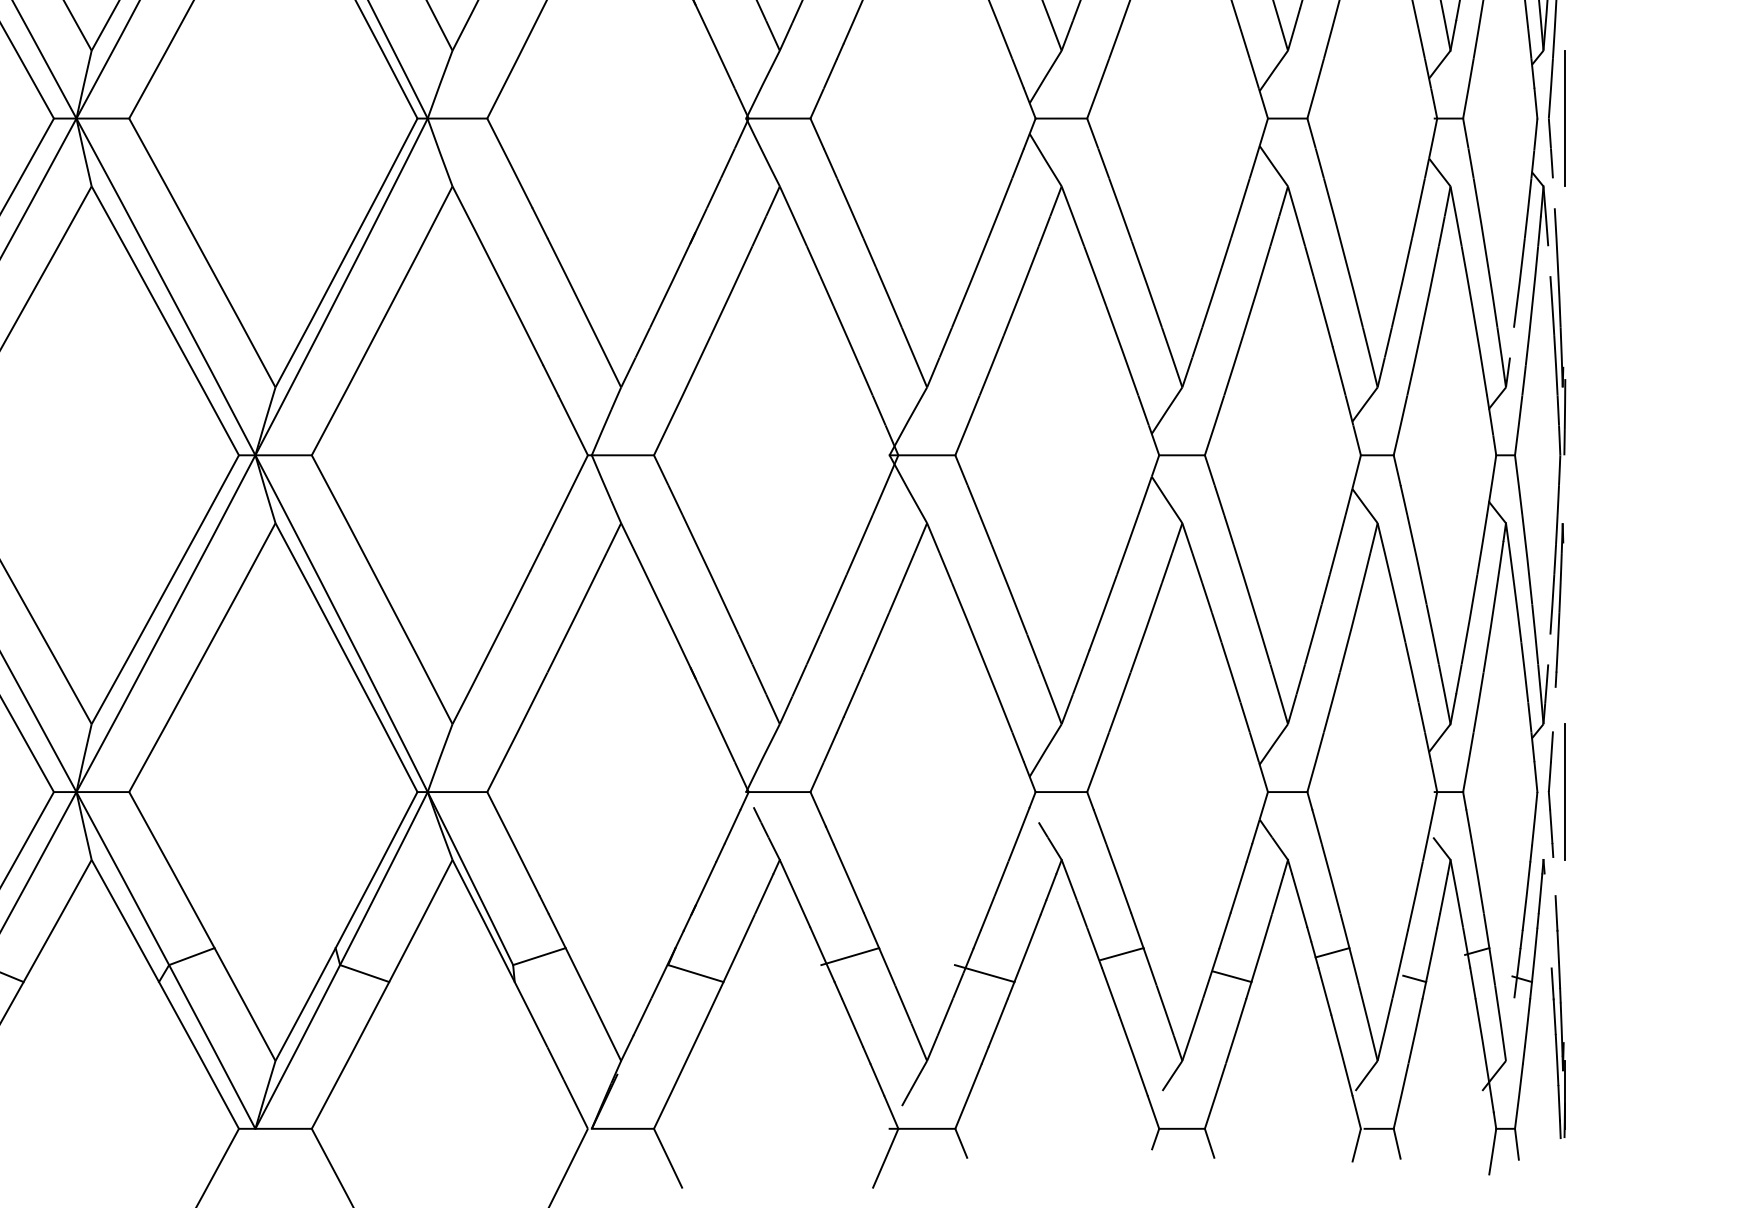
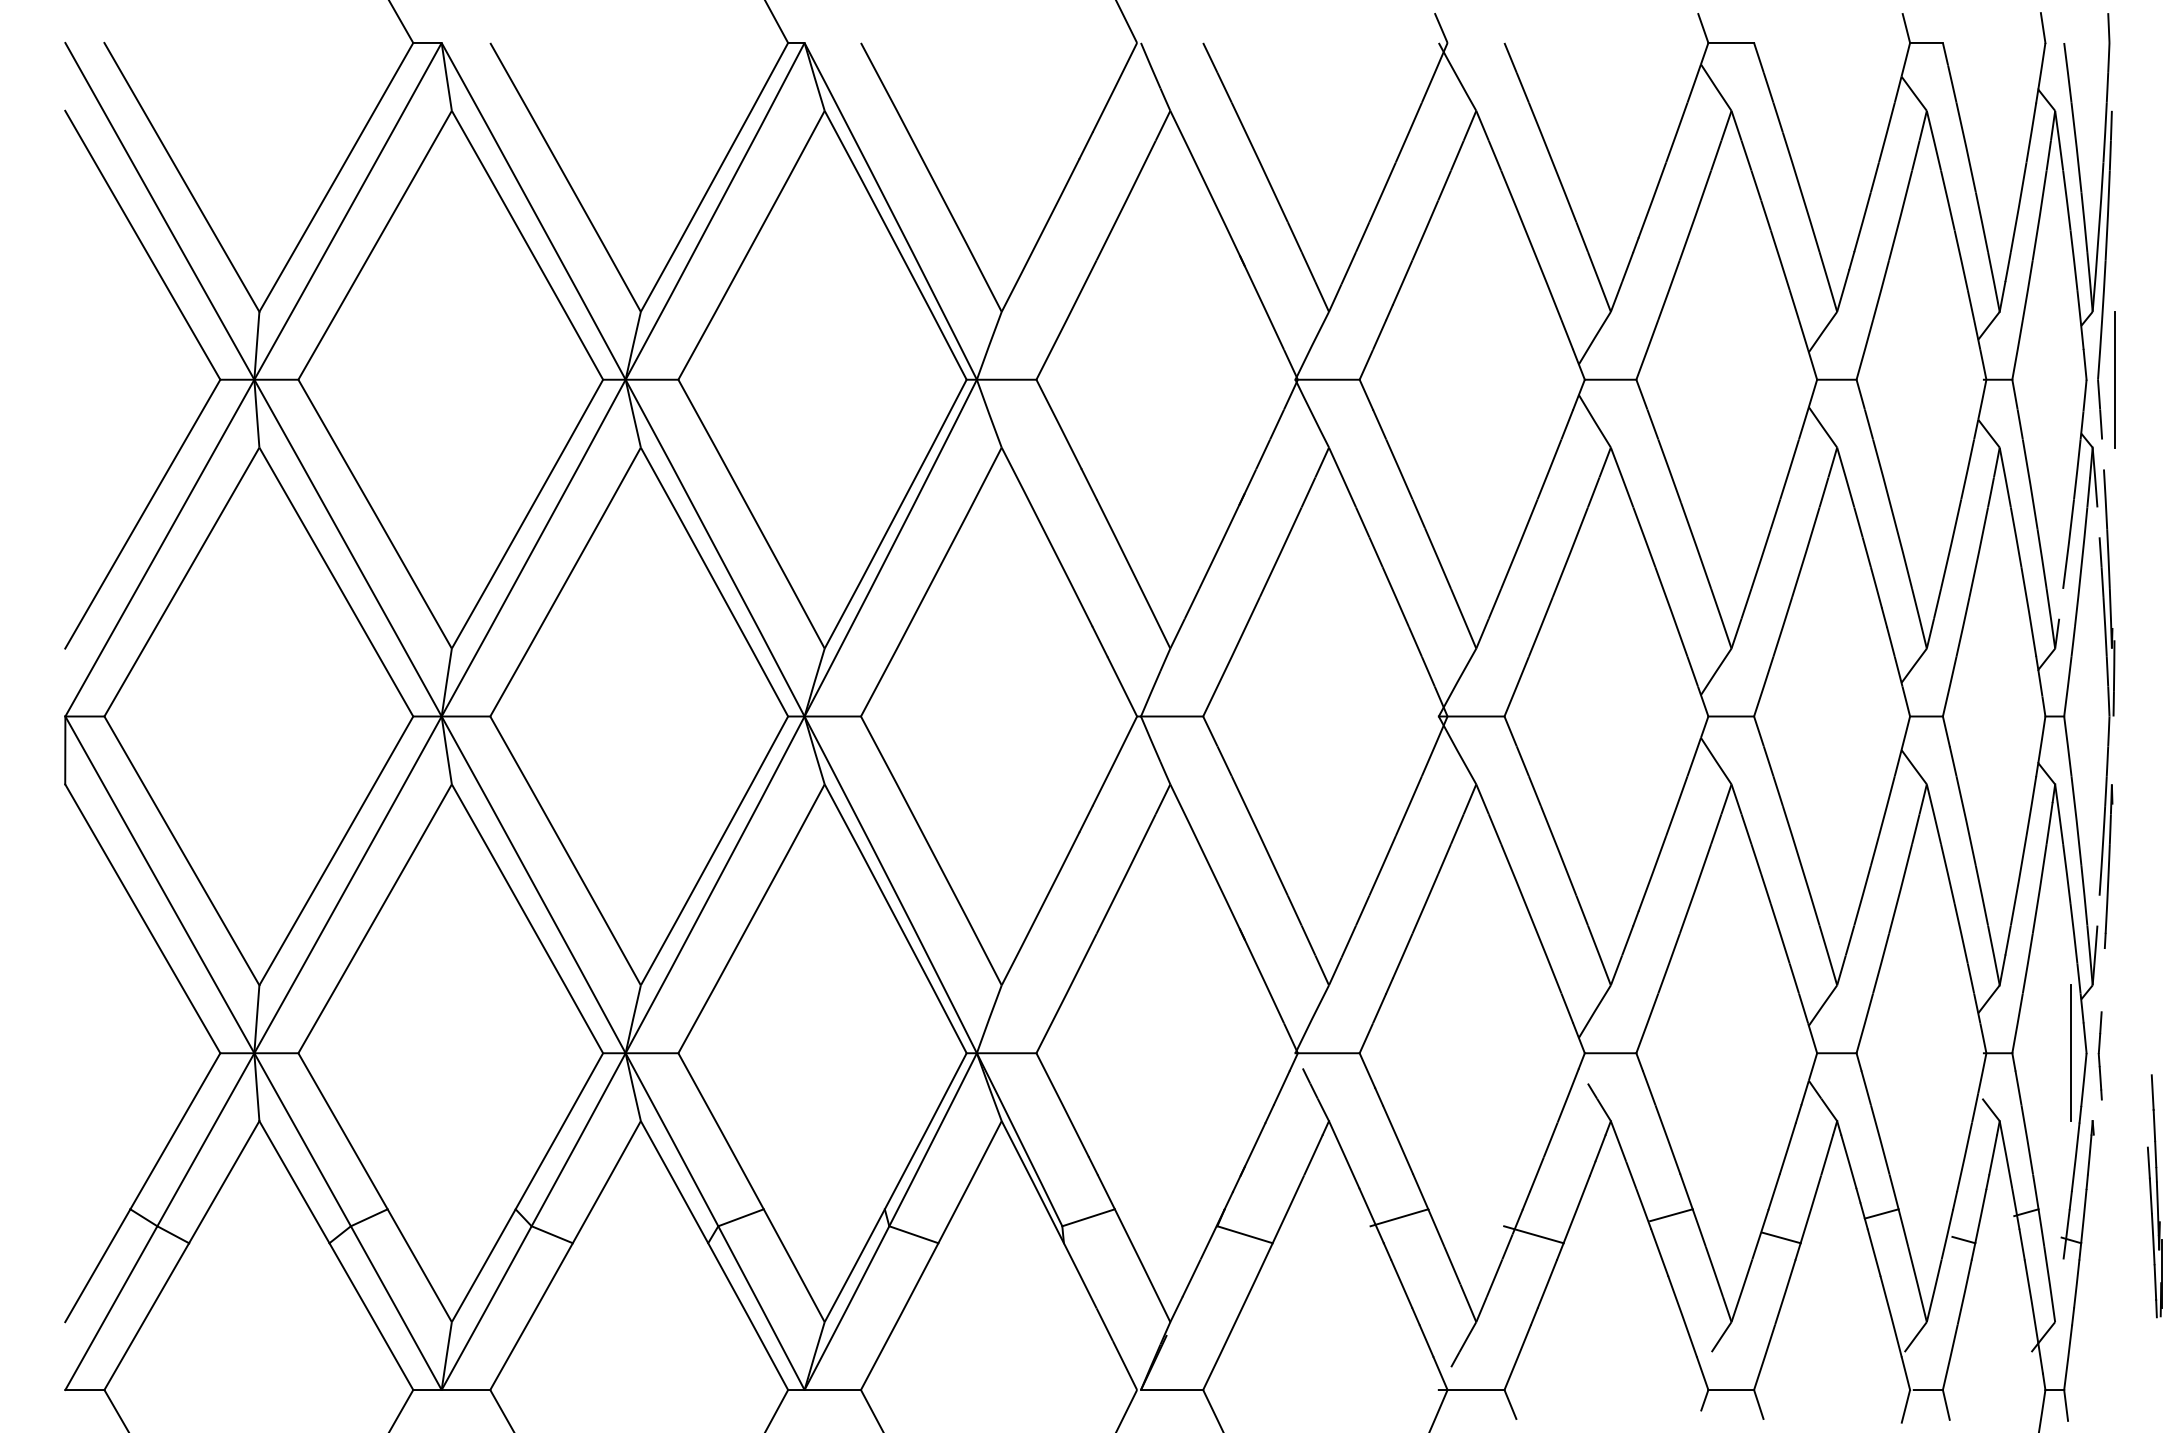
line: (1565, 791) -> (2070, 1052), moved
part: (1551, 794) -> (2100, 1055), size x0.7
part: (1558, 1017) -> (2154, 1196), moved

